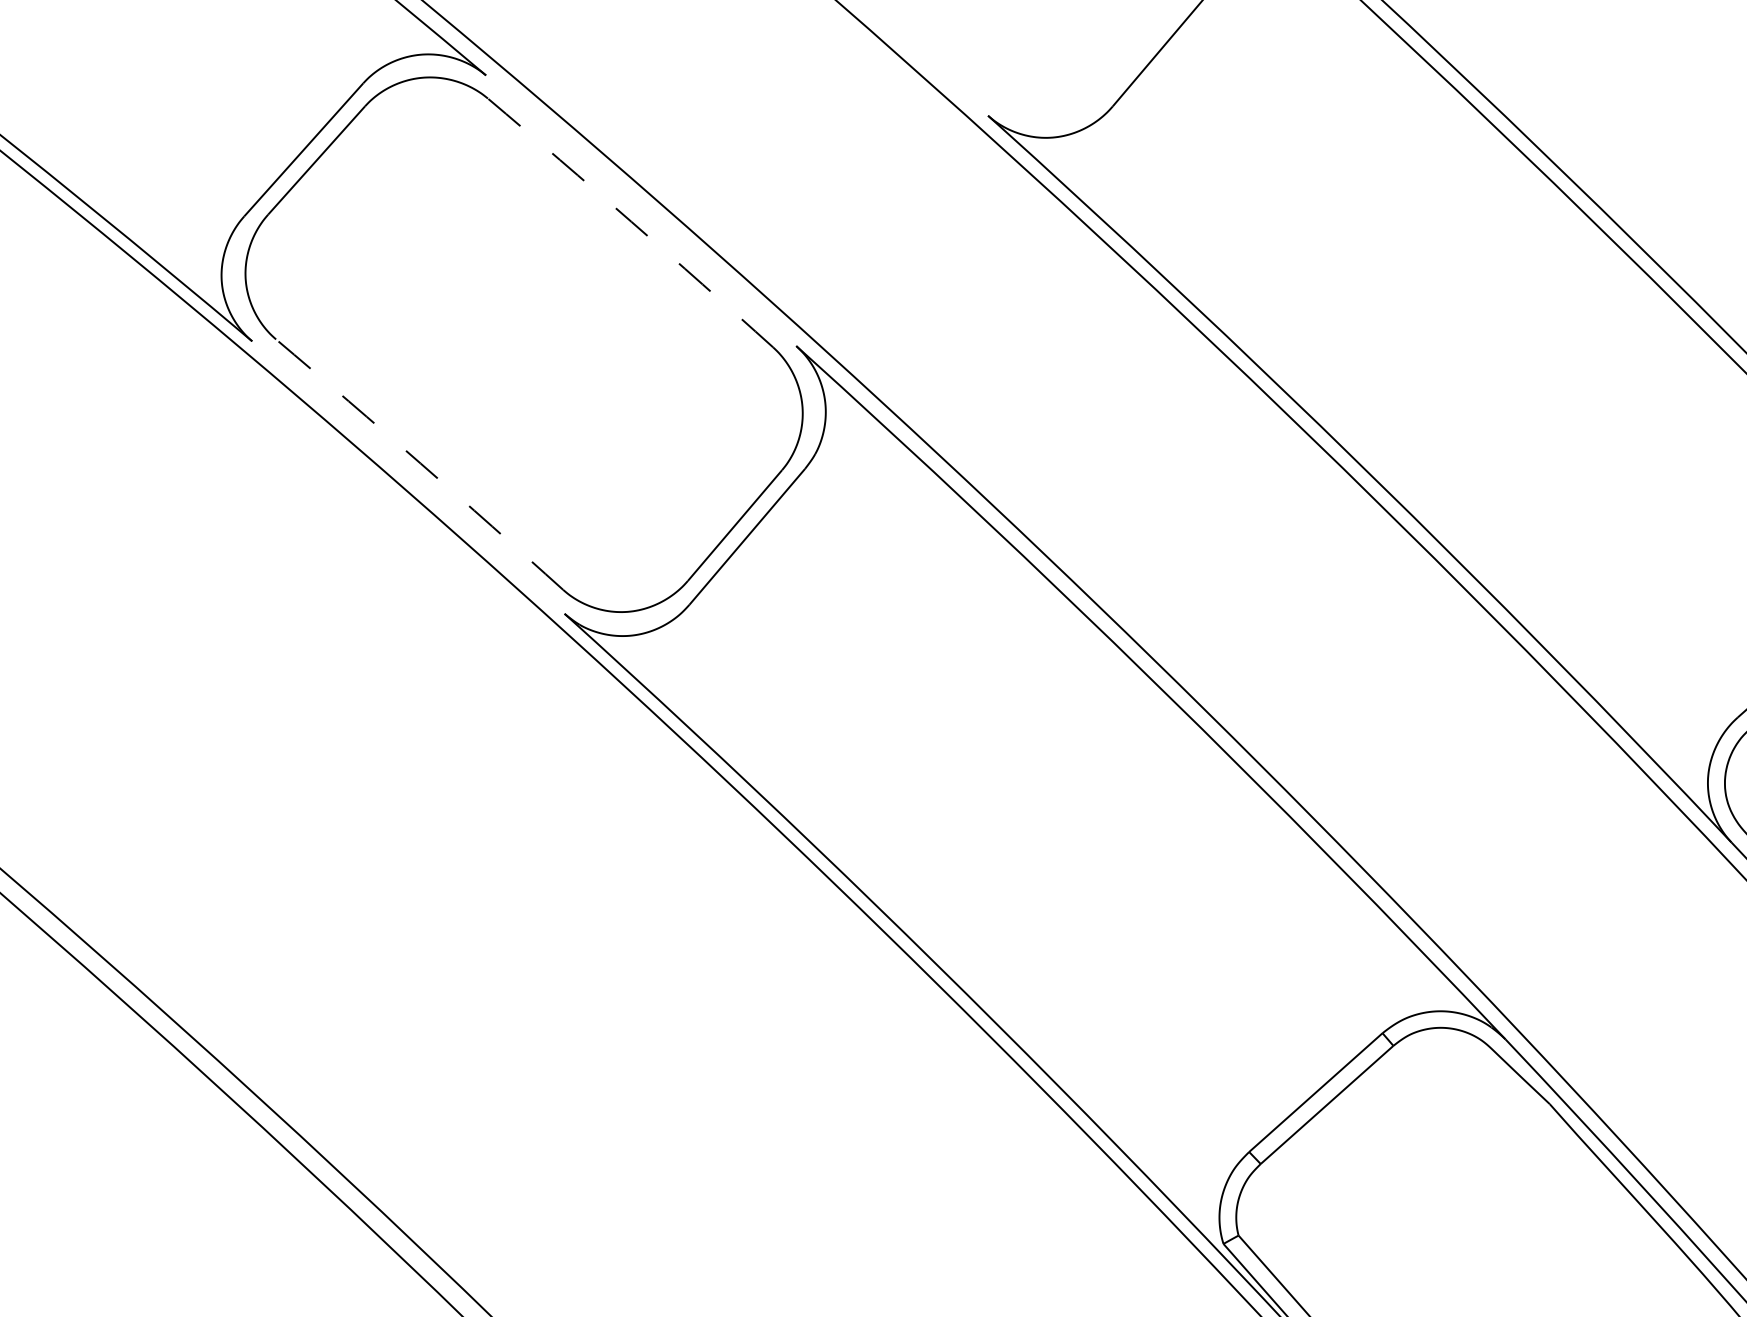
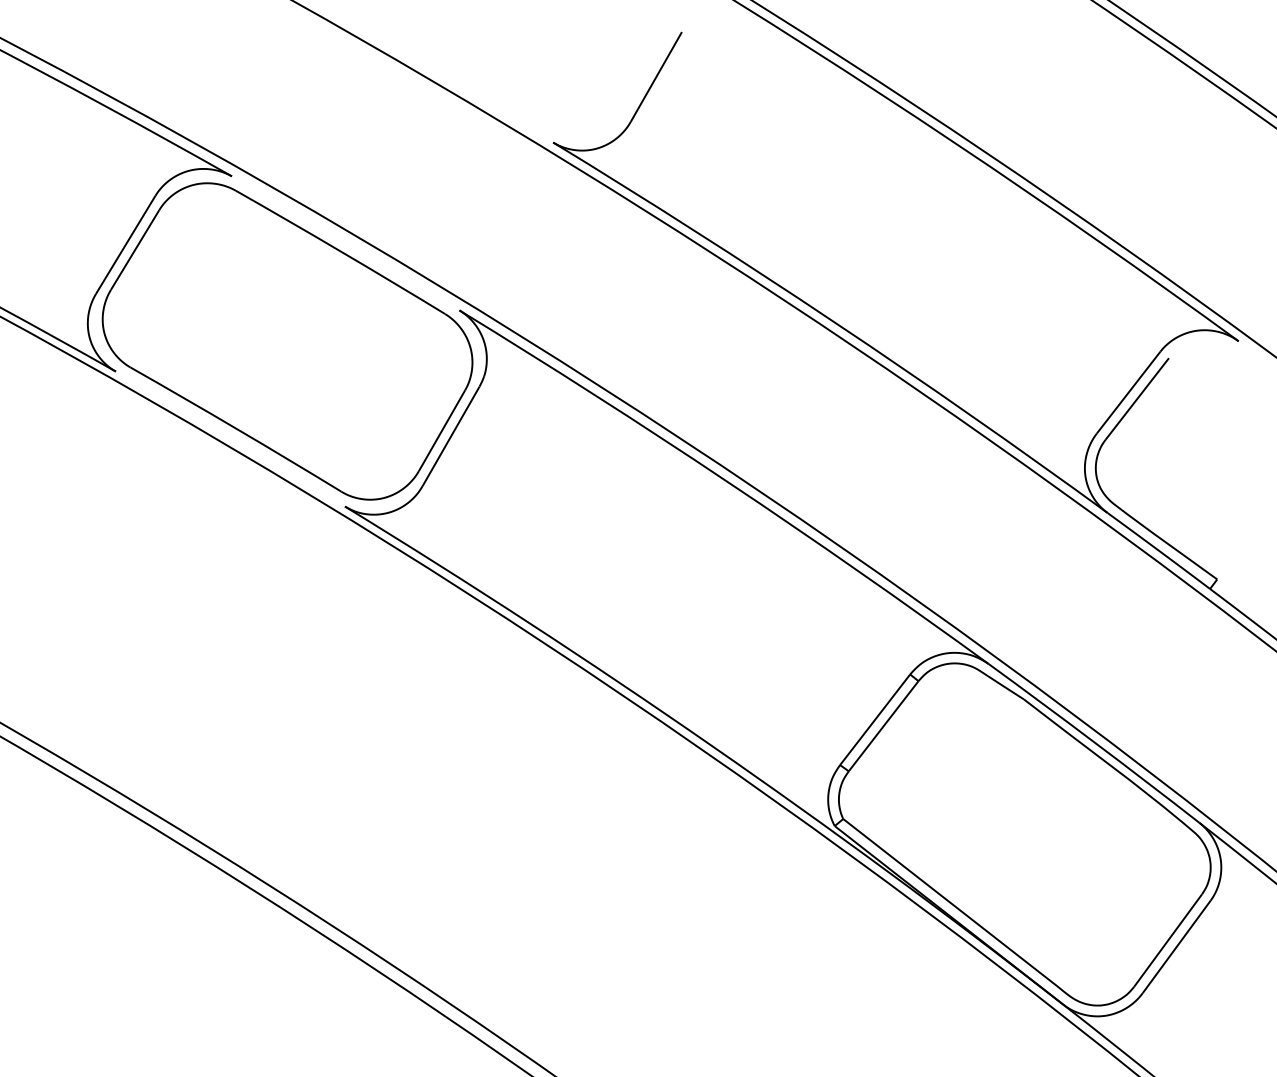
arc: (630, 221) -> (340, 251), dashed -> solid
arc: (420, 463) -> (236, 428), dashed -> solid

